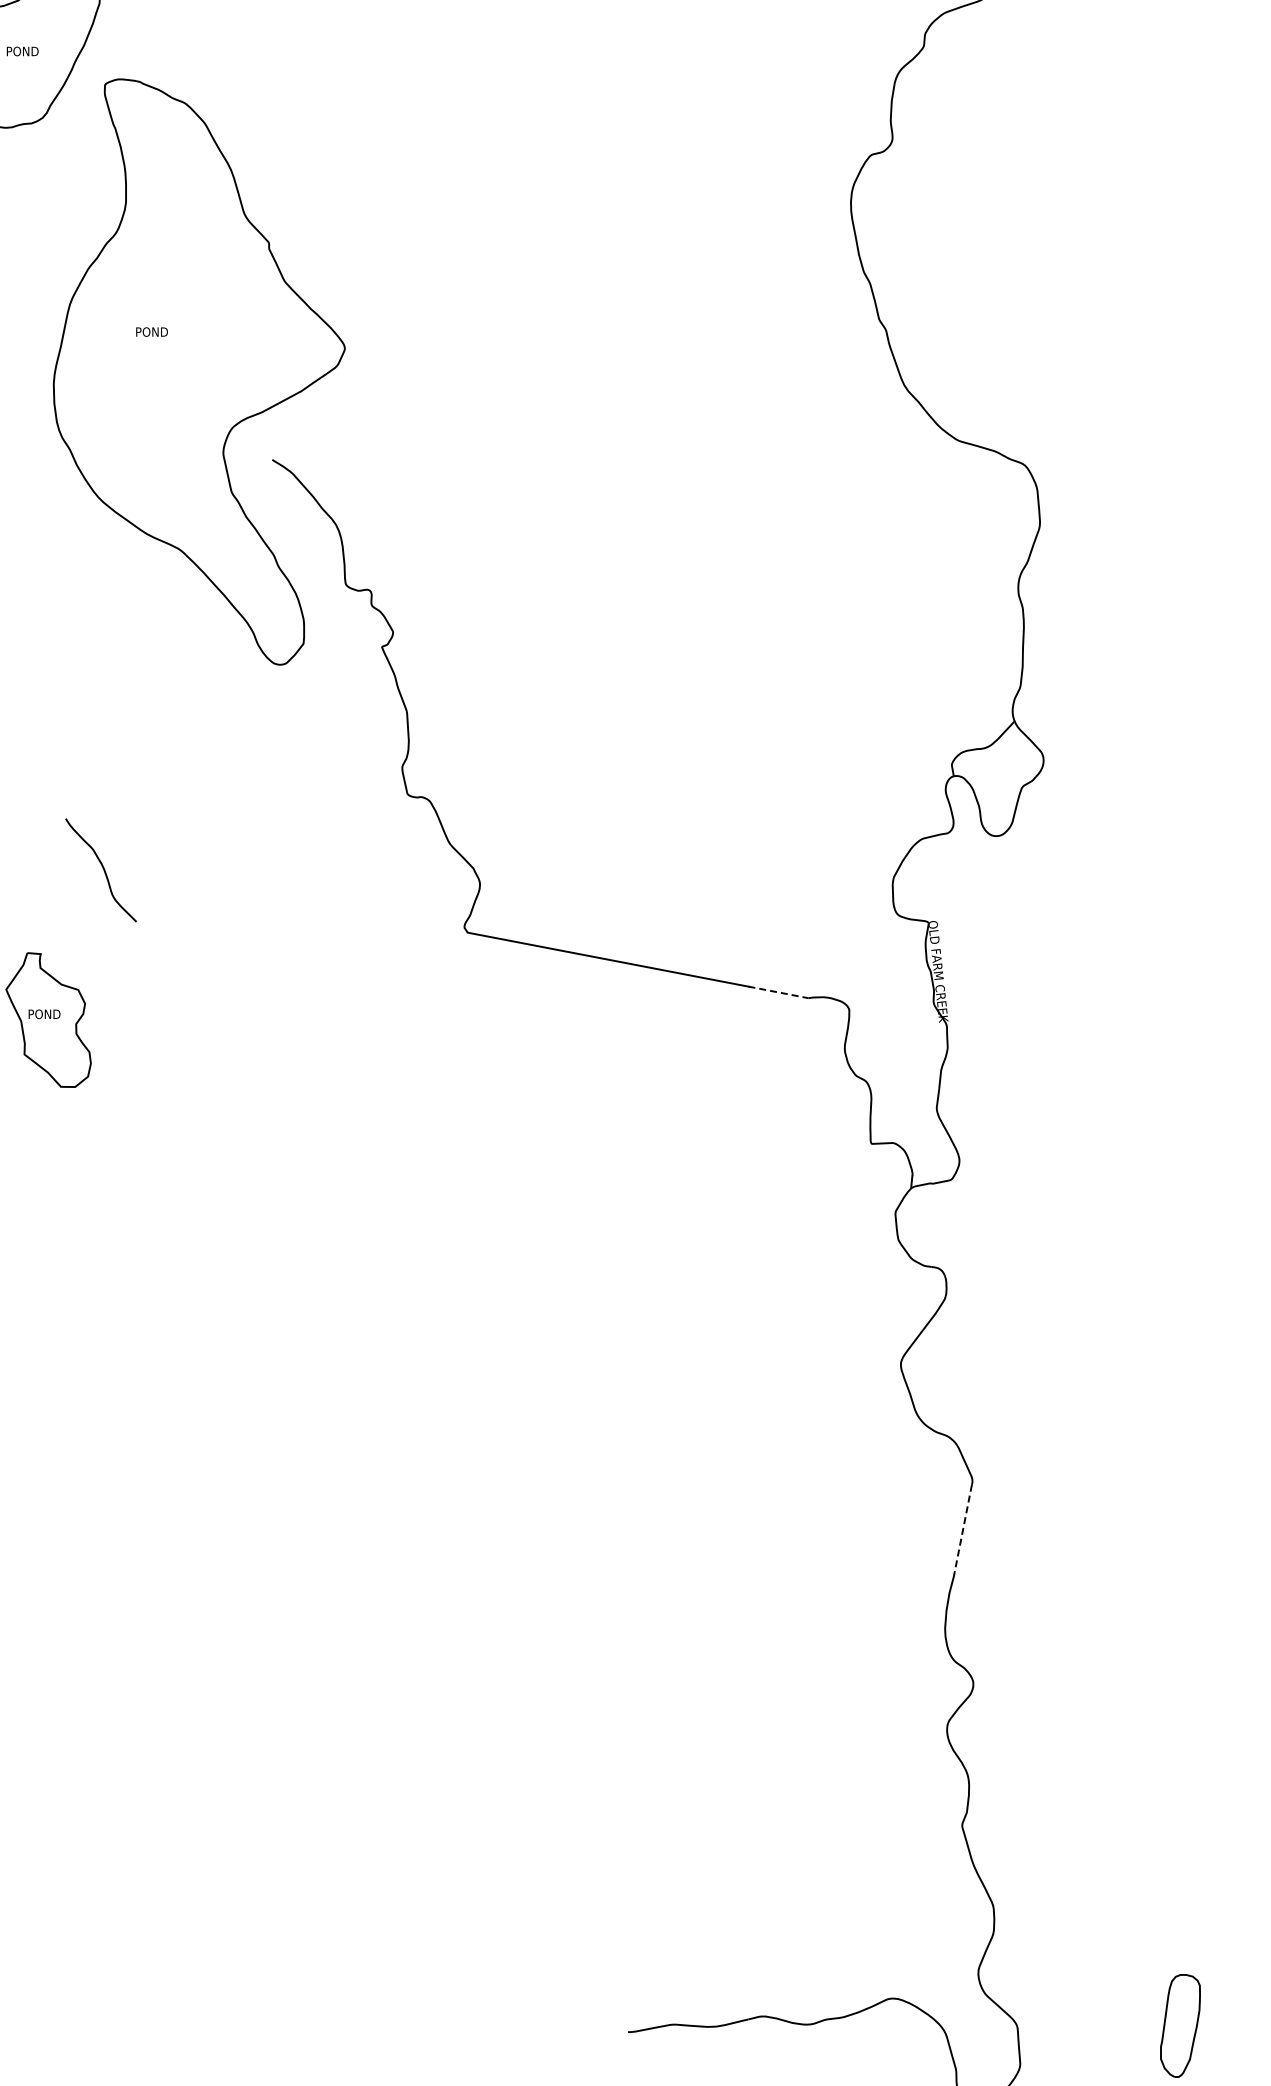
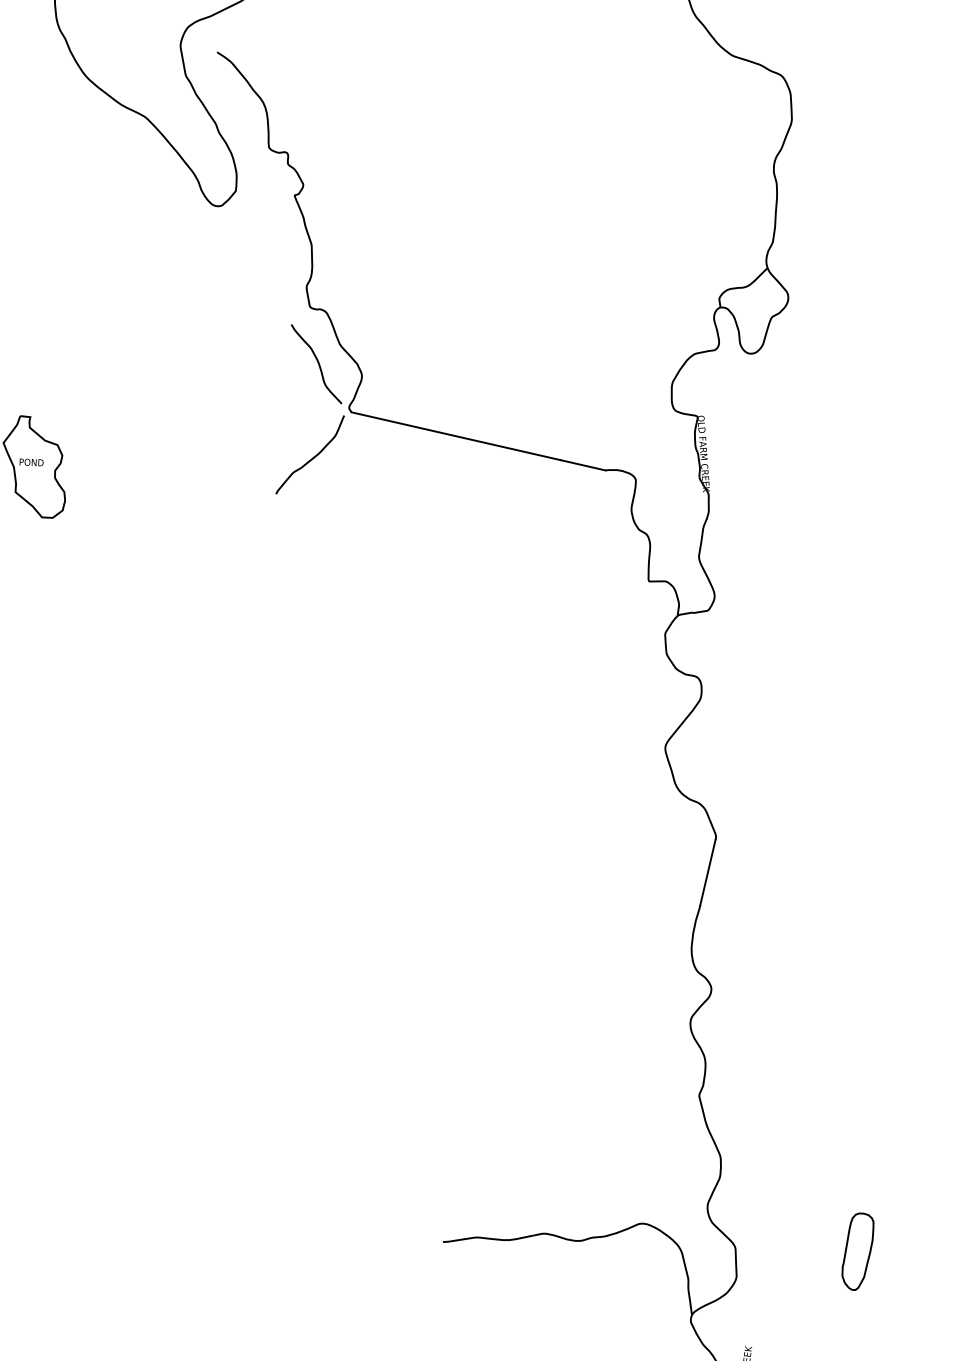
curve: (102, 868) -> (317, 362), moved
line: (778, 992) -> (583, 465), dashed -> solid
curve: (418, 994) -> (312, 457), added
line: (963, 1528) -> (708, 872), dashed -> solid

